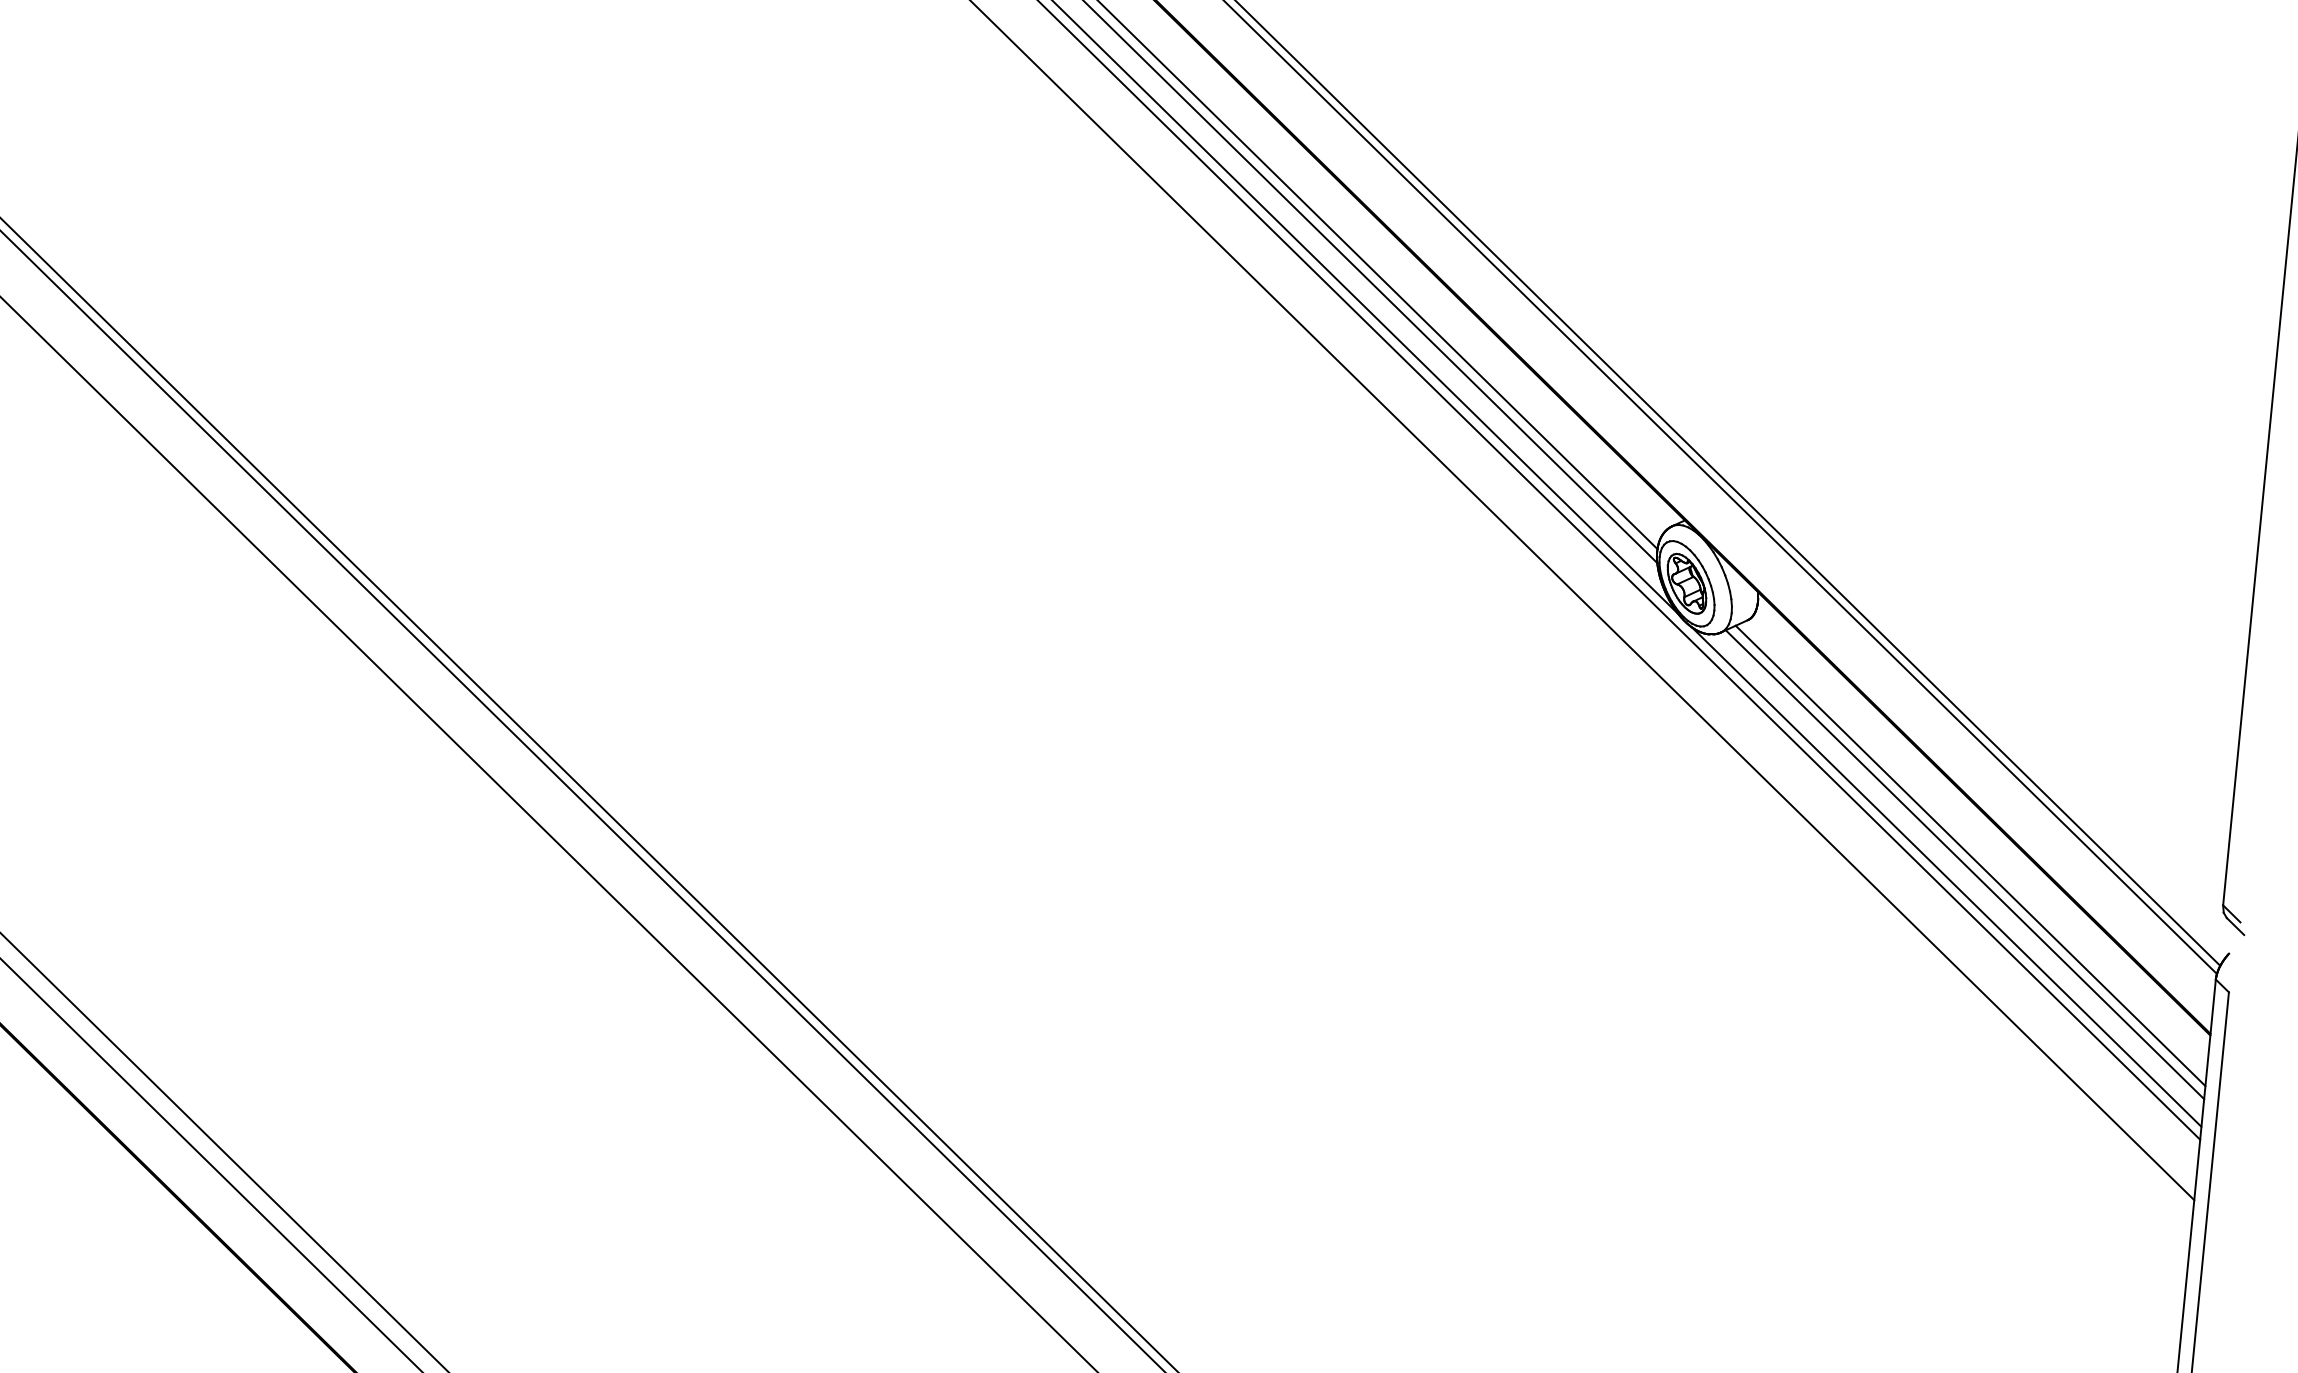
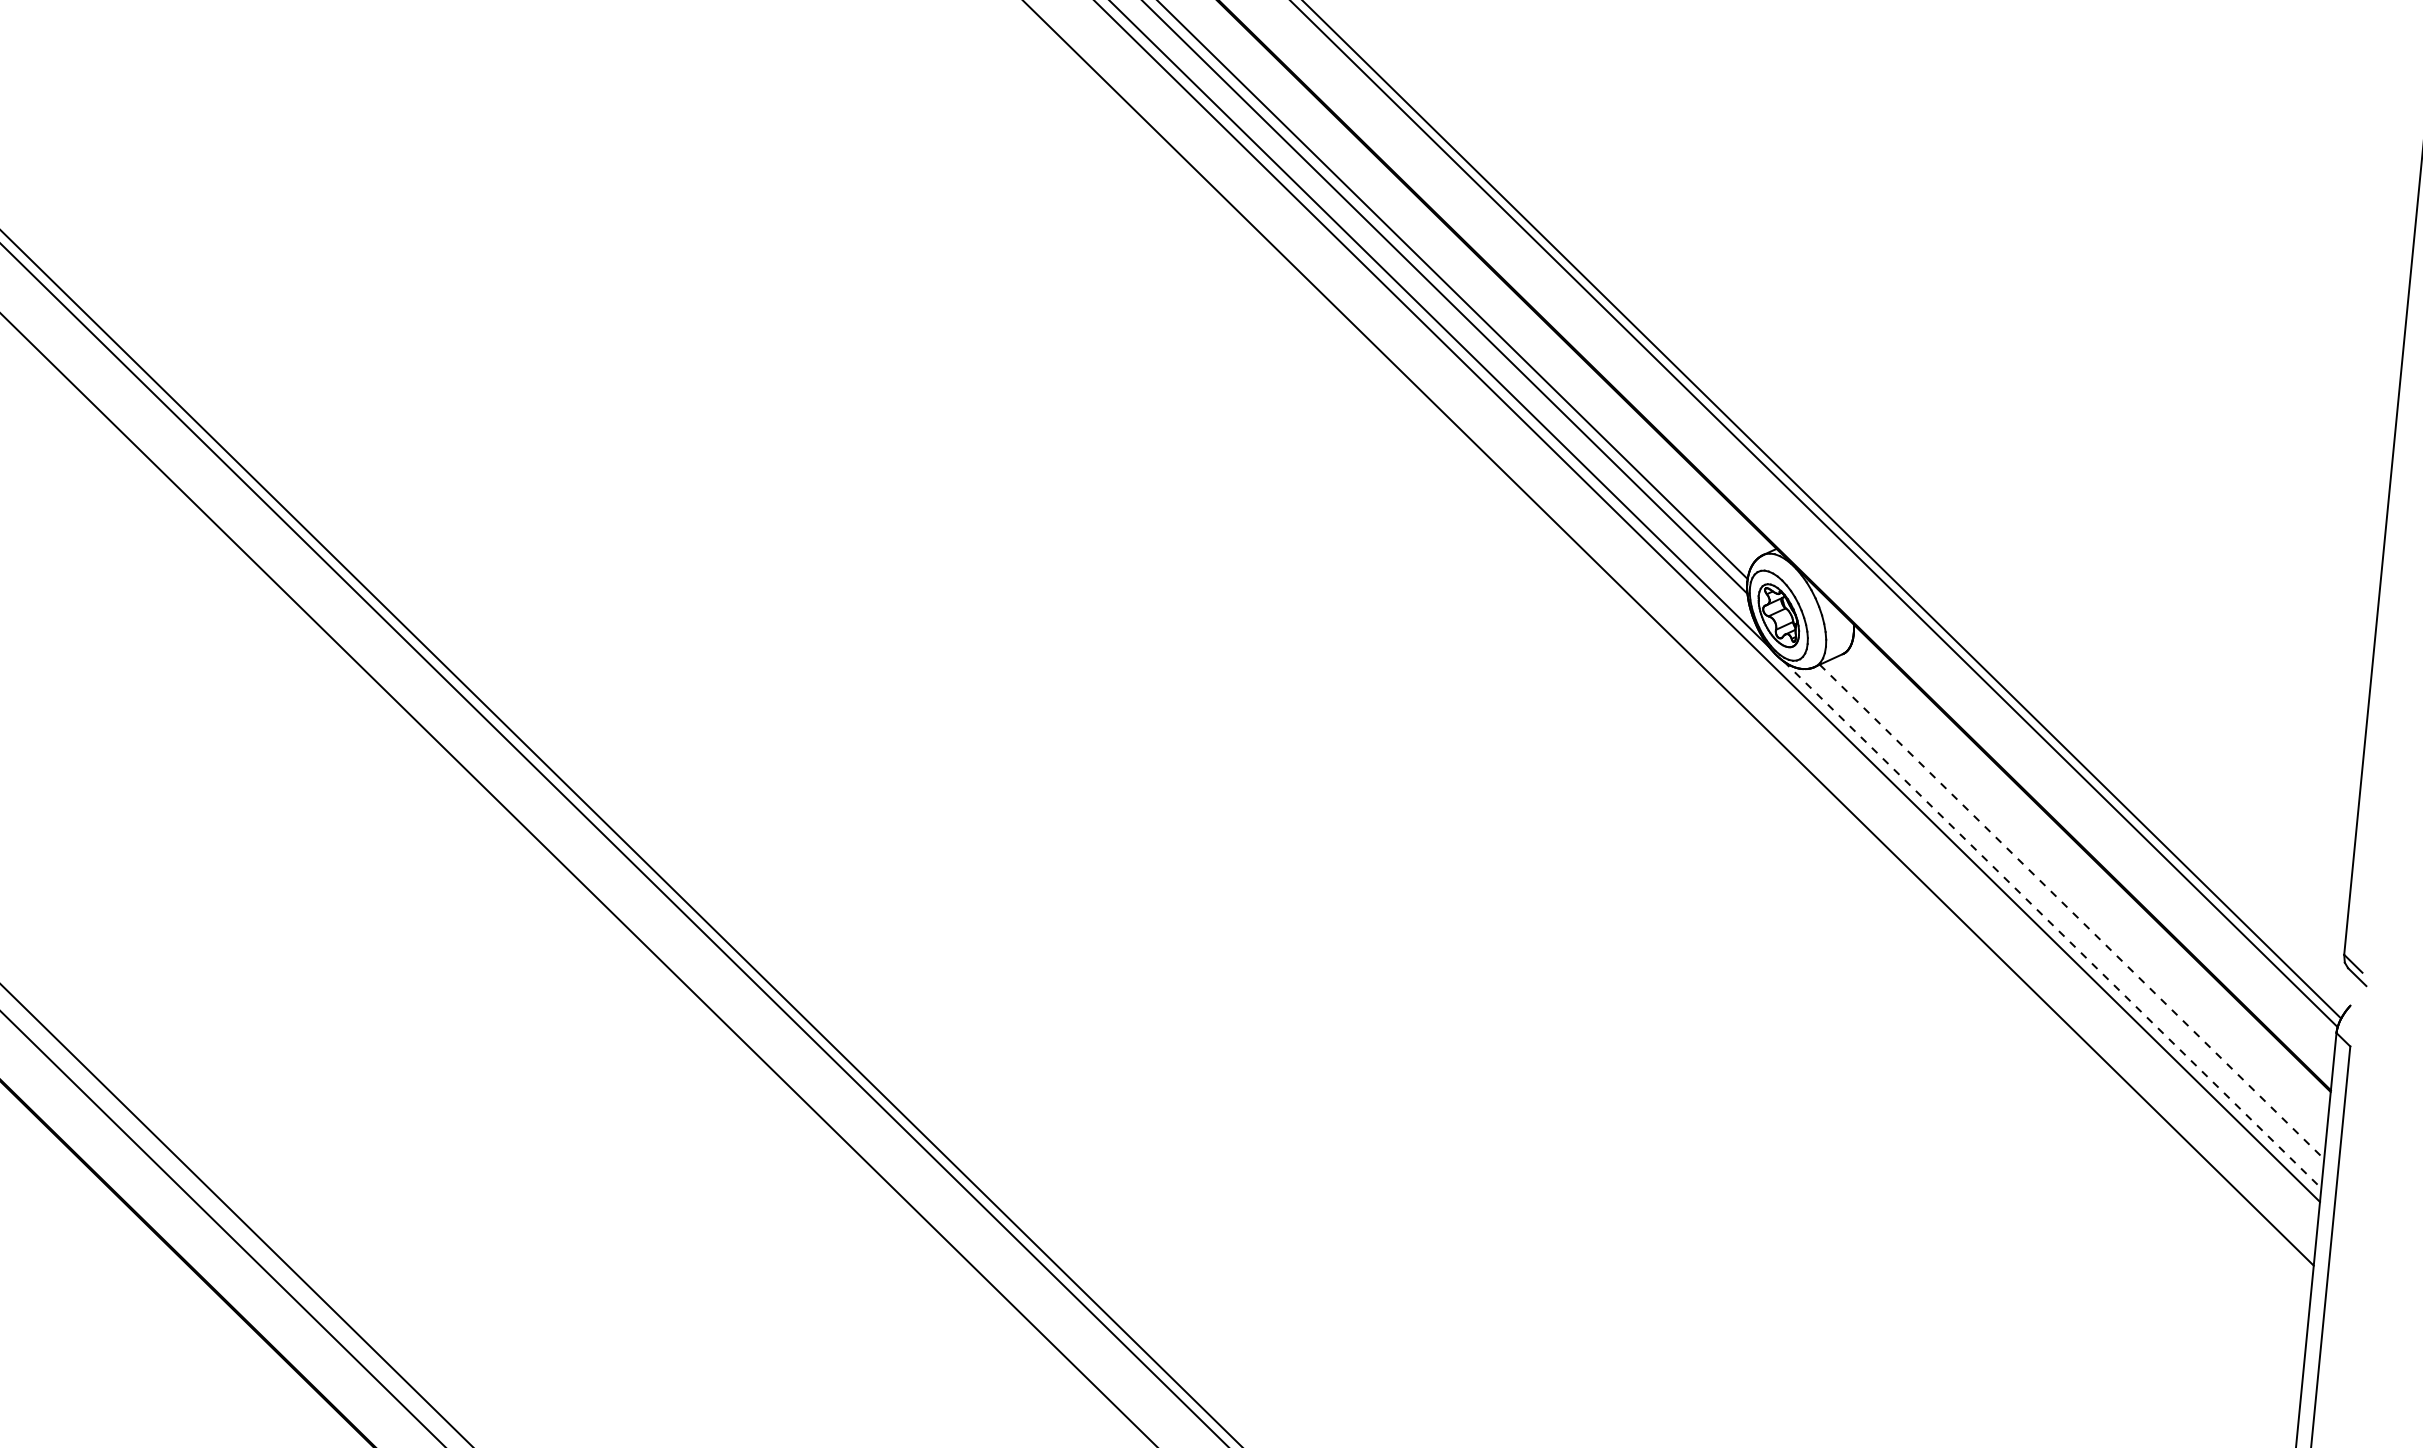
line: (1970, 855) -> (2077, 902), removed
line: (1965, 865) -> (2072, 912), solid -> dashed
line: (1946, 877) -> (2052, 925), solid -> dashed

